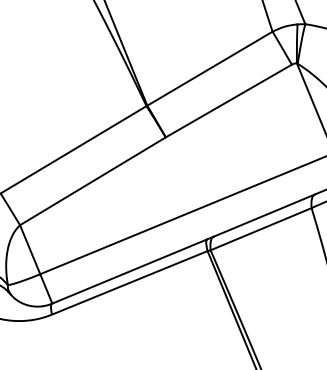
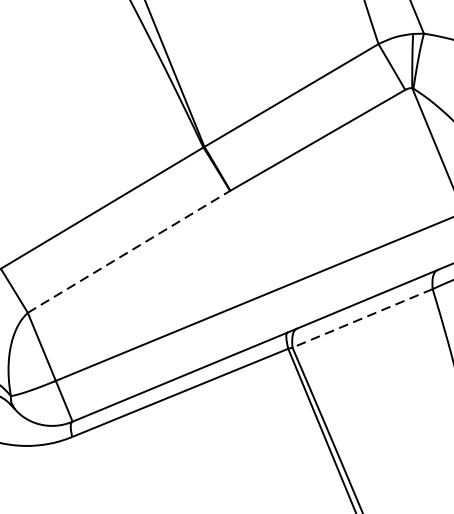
line: (93, 181) -> (129, 252), solid -> dashed
line: (261, 229) -> (363, 318), solid -> dashed

